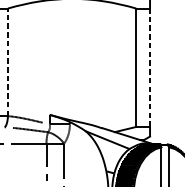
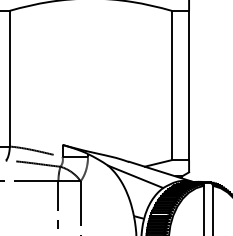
line: (7, 62) -> (9, 78), dashed -> solid
line: (150, 67) -> (189, 85), dashed -> solid

